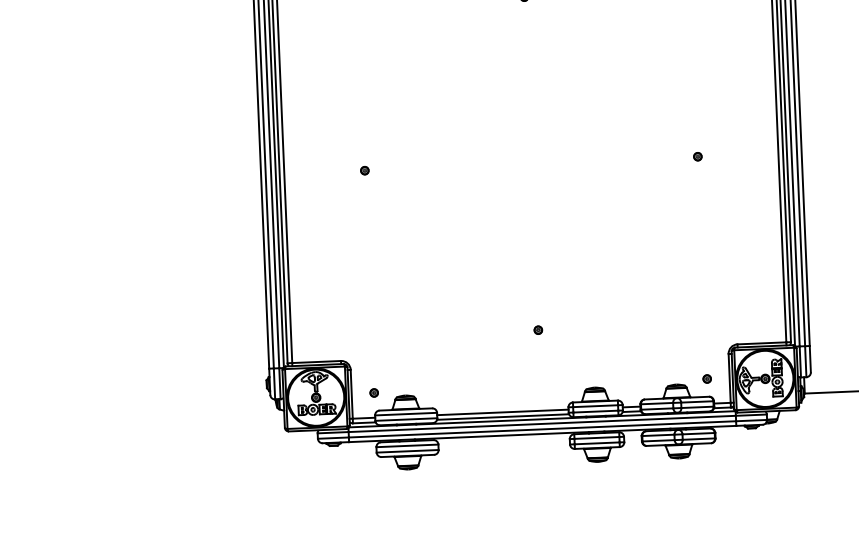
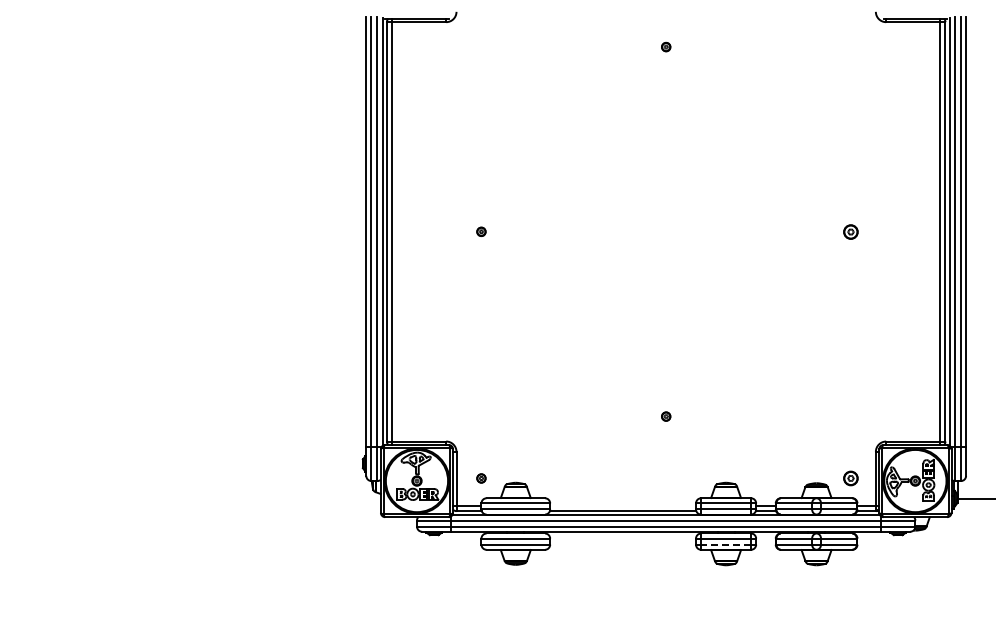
part: (697, 156) -> (850, 231), size x1.6
part: (706, 379) -> (850, 478), size x1.6
line: (503, 411) -> (623, 505), removed
line: (597, 443) -> (726, 544), solid -> dashed

